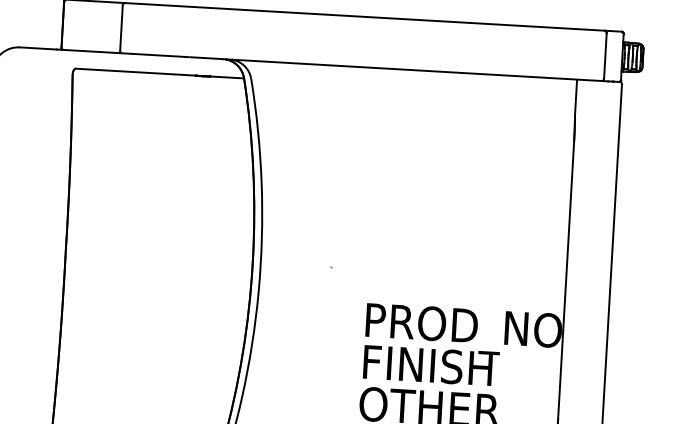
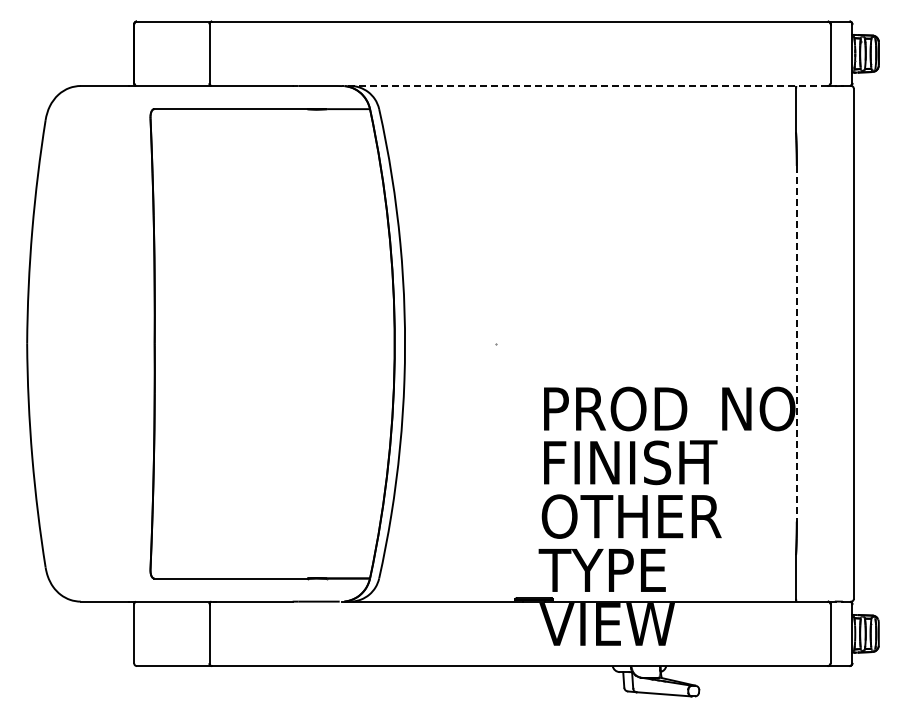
line: (412, 70) -> (584, 86), solid -> dashed
line: (565, 280) -> (796, 343), solid -> dashed

